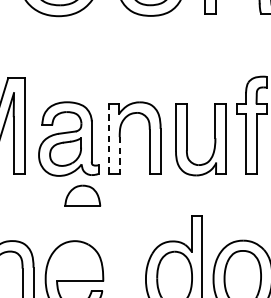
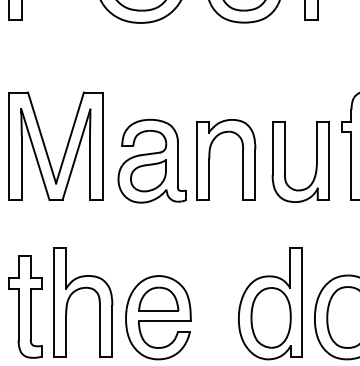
line: (109, 138) -> (197, 160), dashed -> solid
line: (119, 155) -> (209, 179), dashed -> solid
part: (82, 195) -> (158, 298), moved

